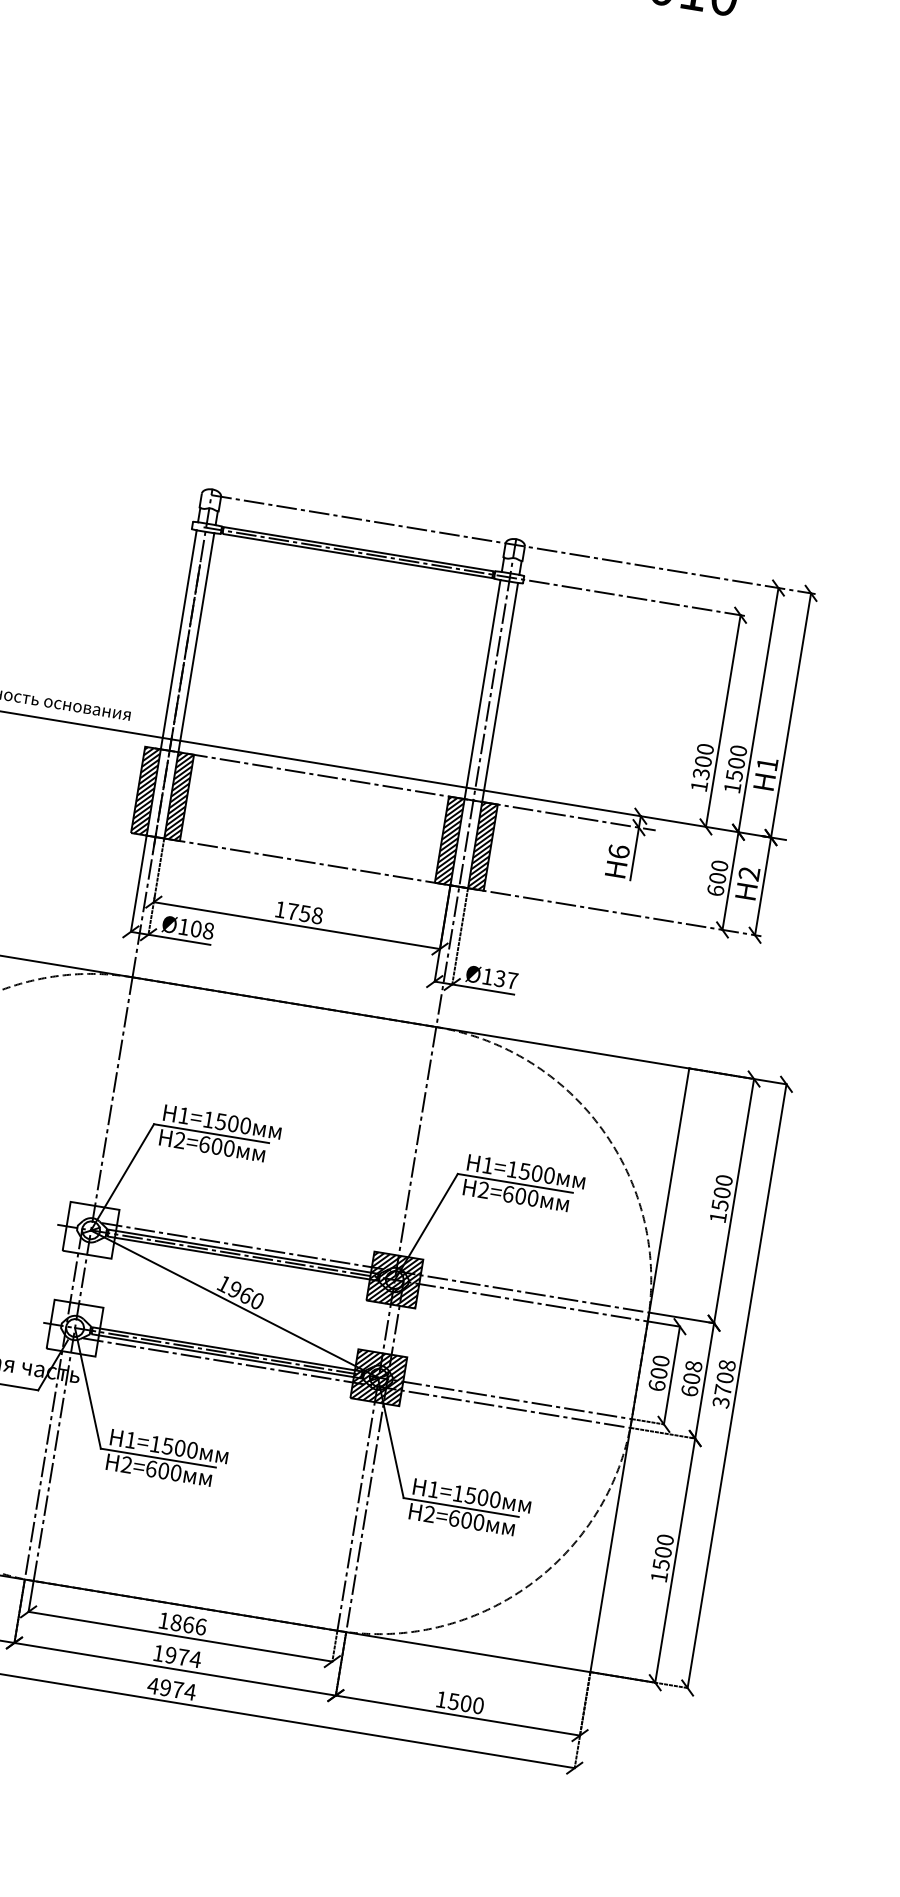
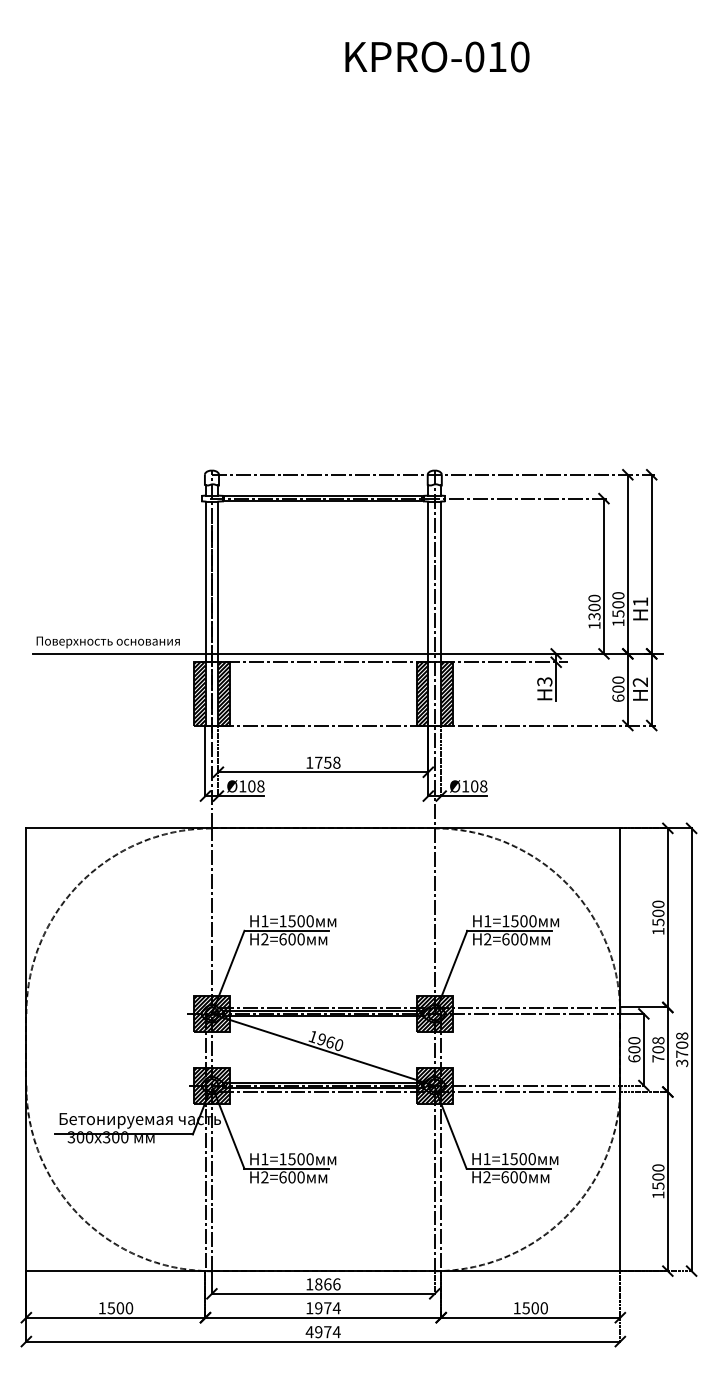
text: (618, 851) -> (544, 681), H6 -> H3
text: (506, 979) -> (479, 786), Ø137 -> Ø108
hatch: (90, 1229) -> (211, 1013), added
hatch: (74, 1327) -> (211, 1085), added
text: (689, 1390) -> (658, 1058), 608 -> 708

